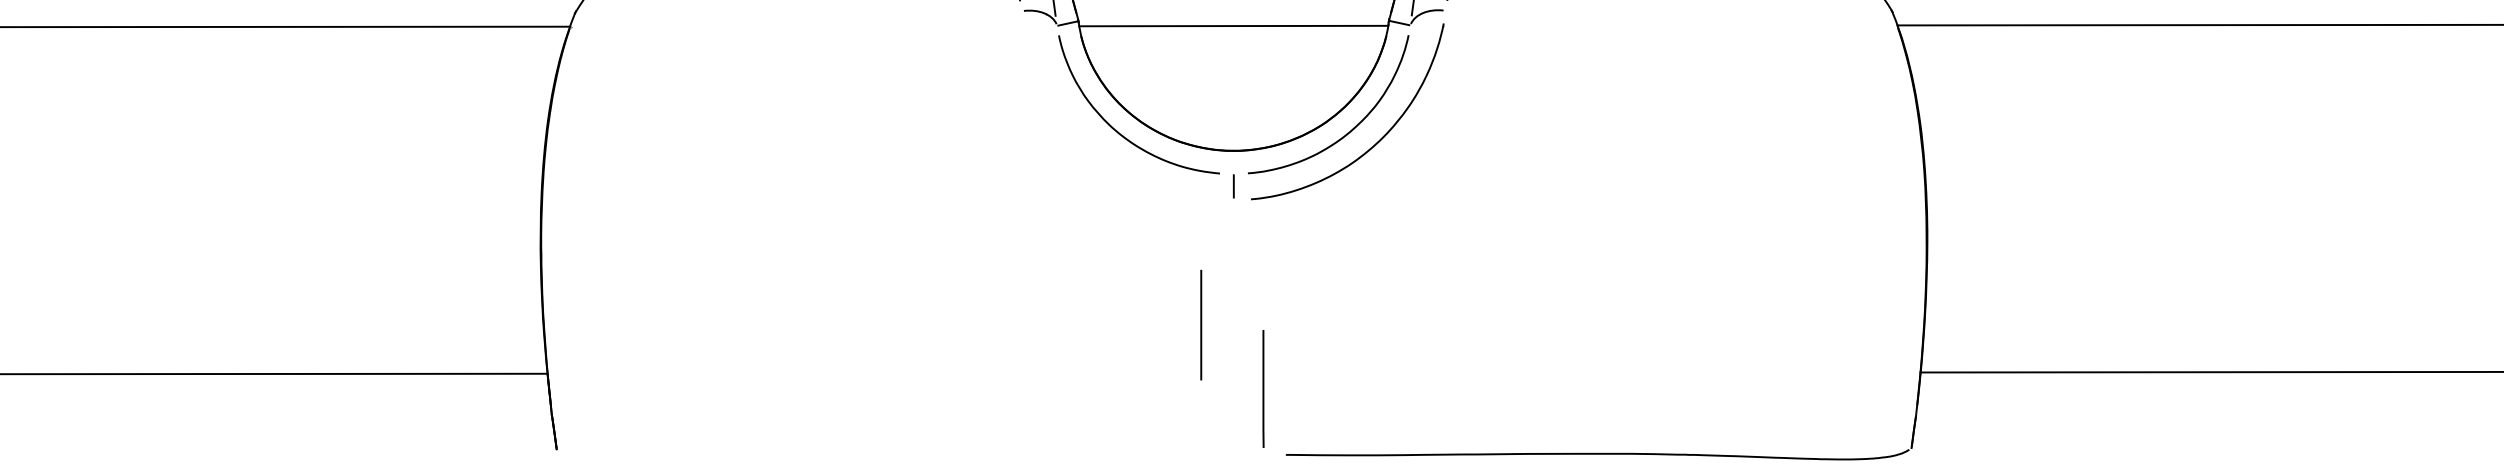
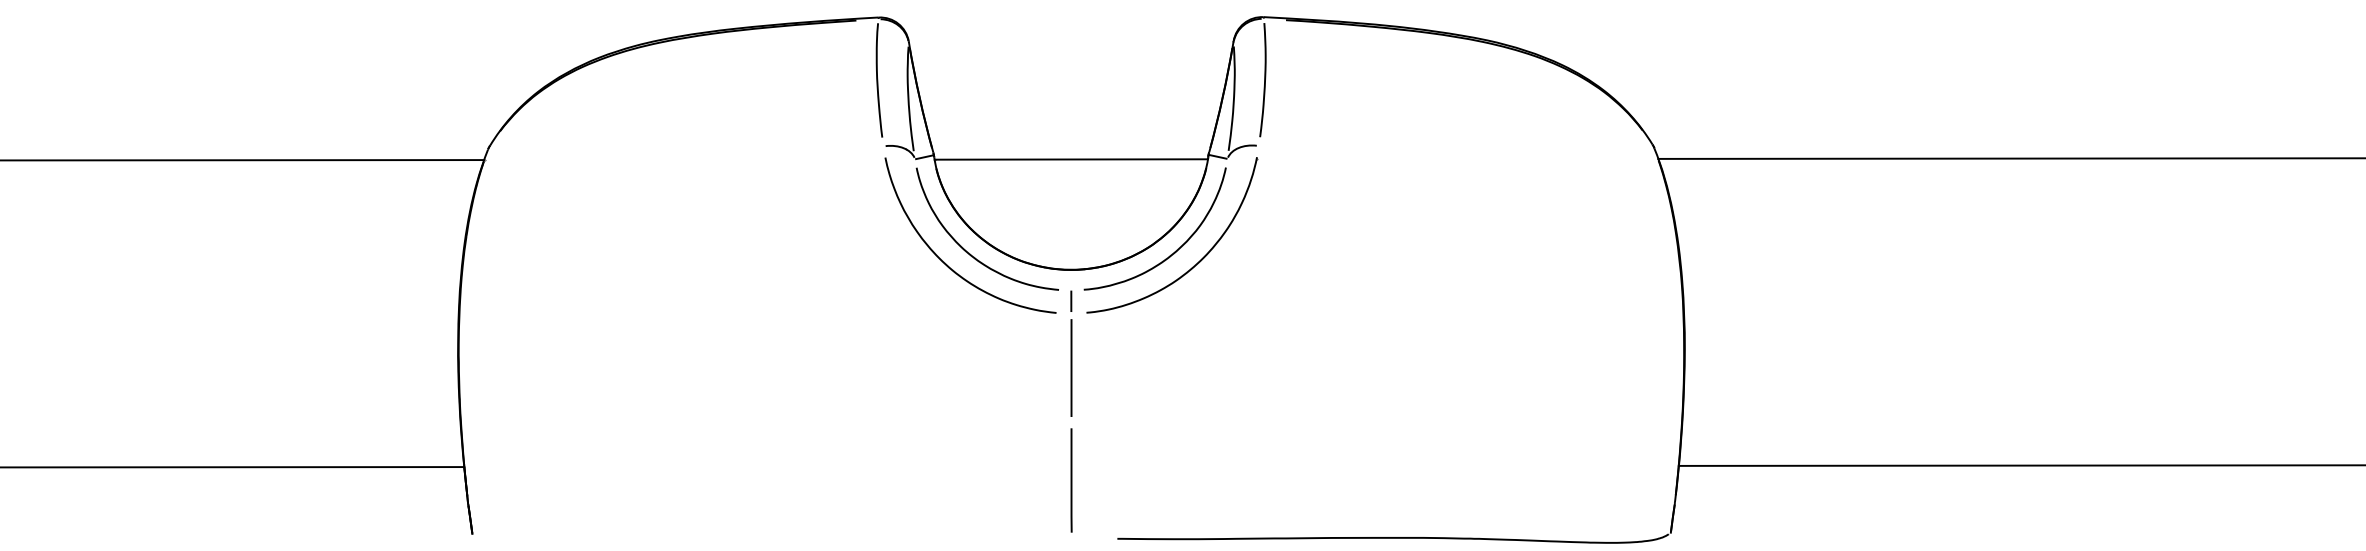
curve: (1090, 141) -> (944, 261), added
line: (1201, 324) -> (1071, 367), moved
line: (1263, 388) -> (1071, 480), moved

